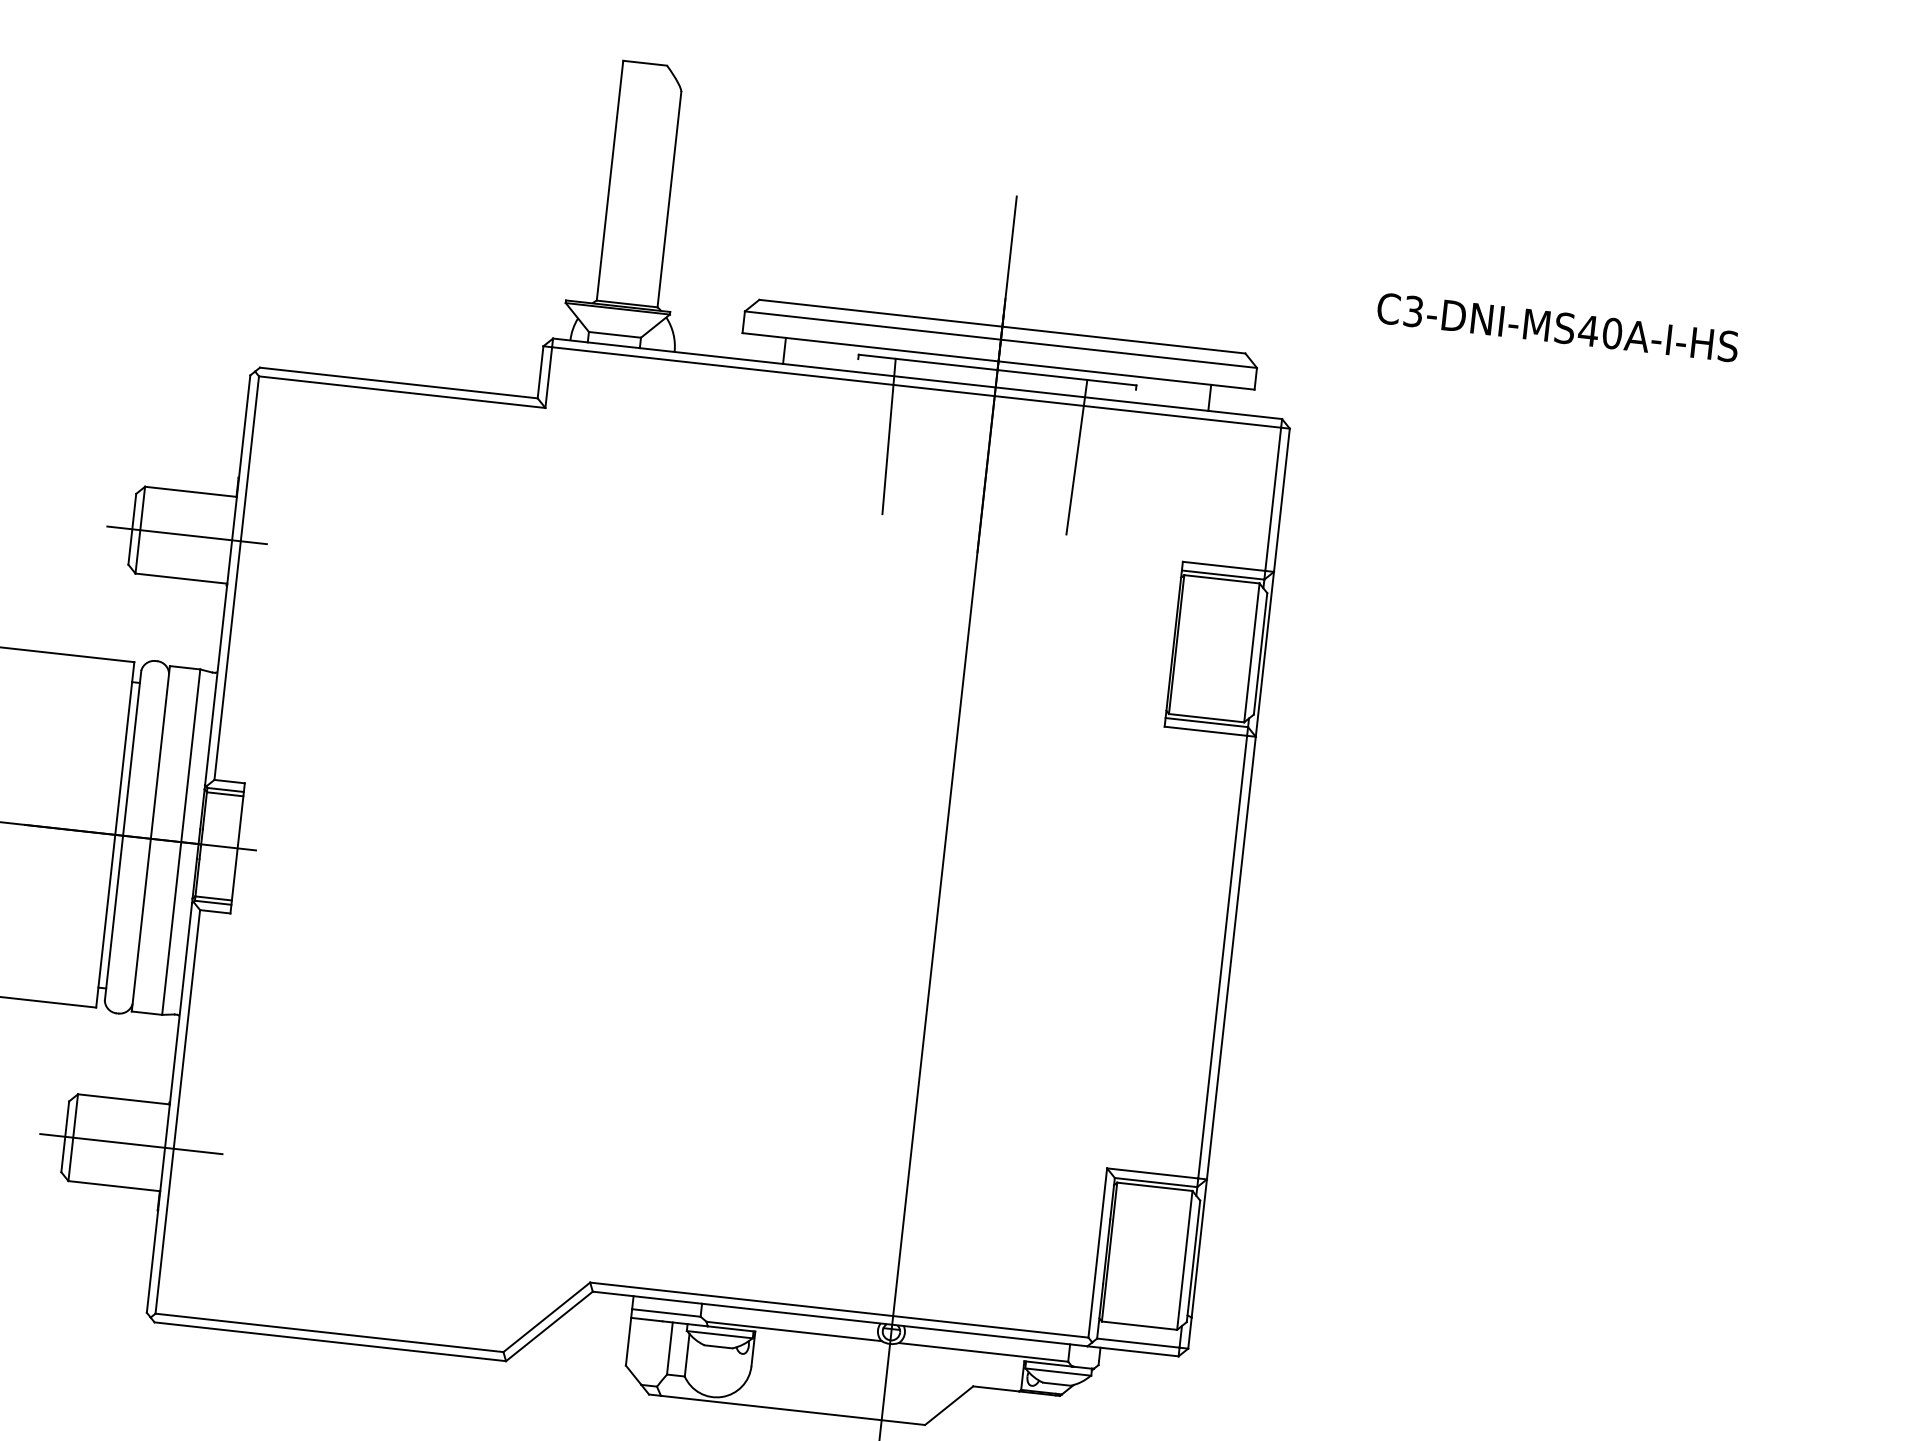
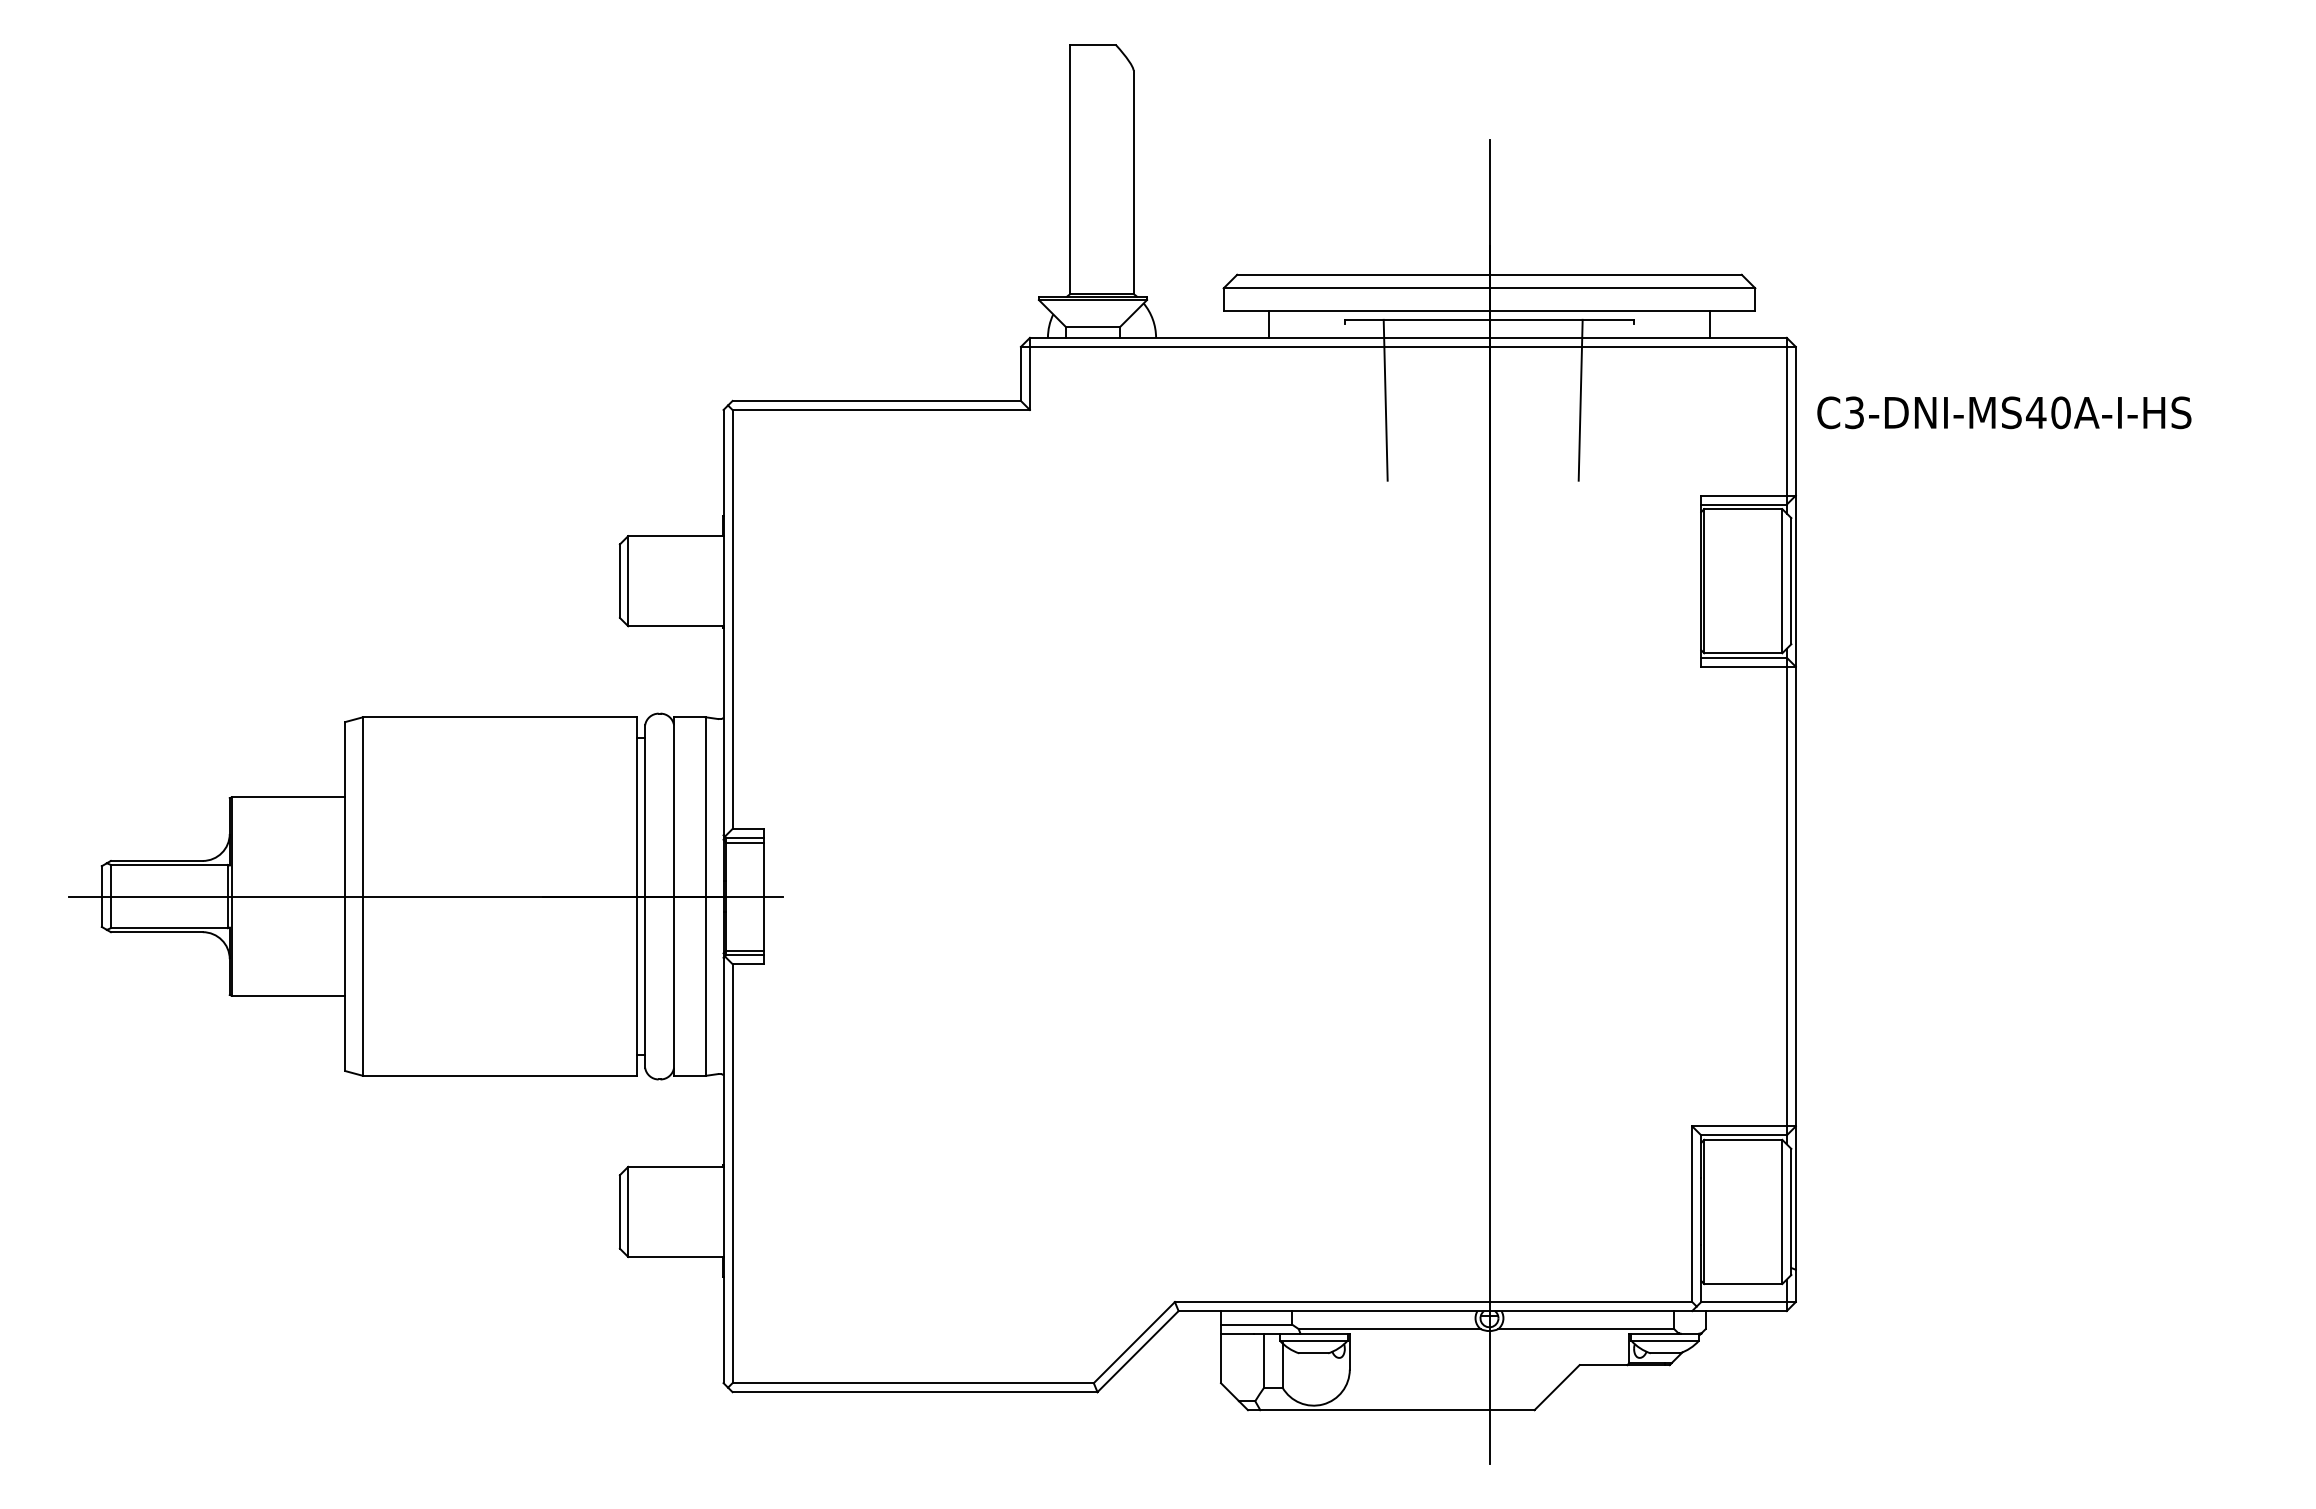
text: (1558, 327) -> (2004, 412), moved
line: (186, 535) -> (676, 581), removed
line: (131, 1143) -> (688, 1211), removed

